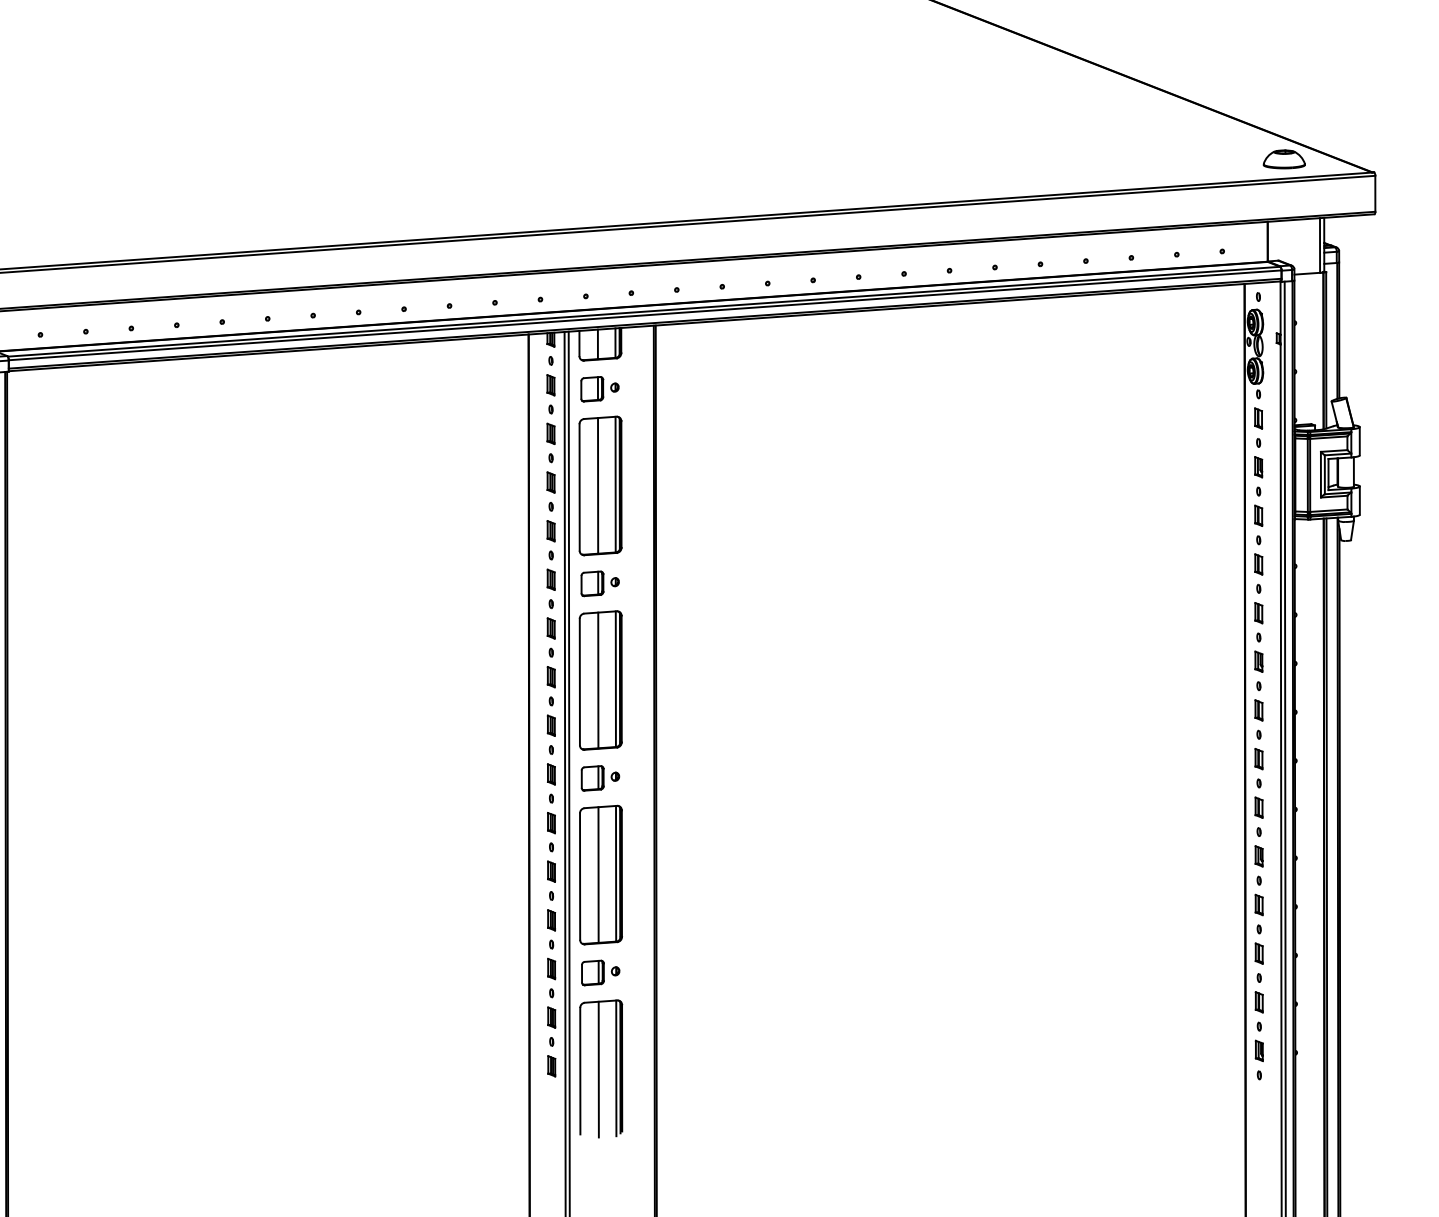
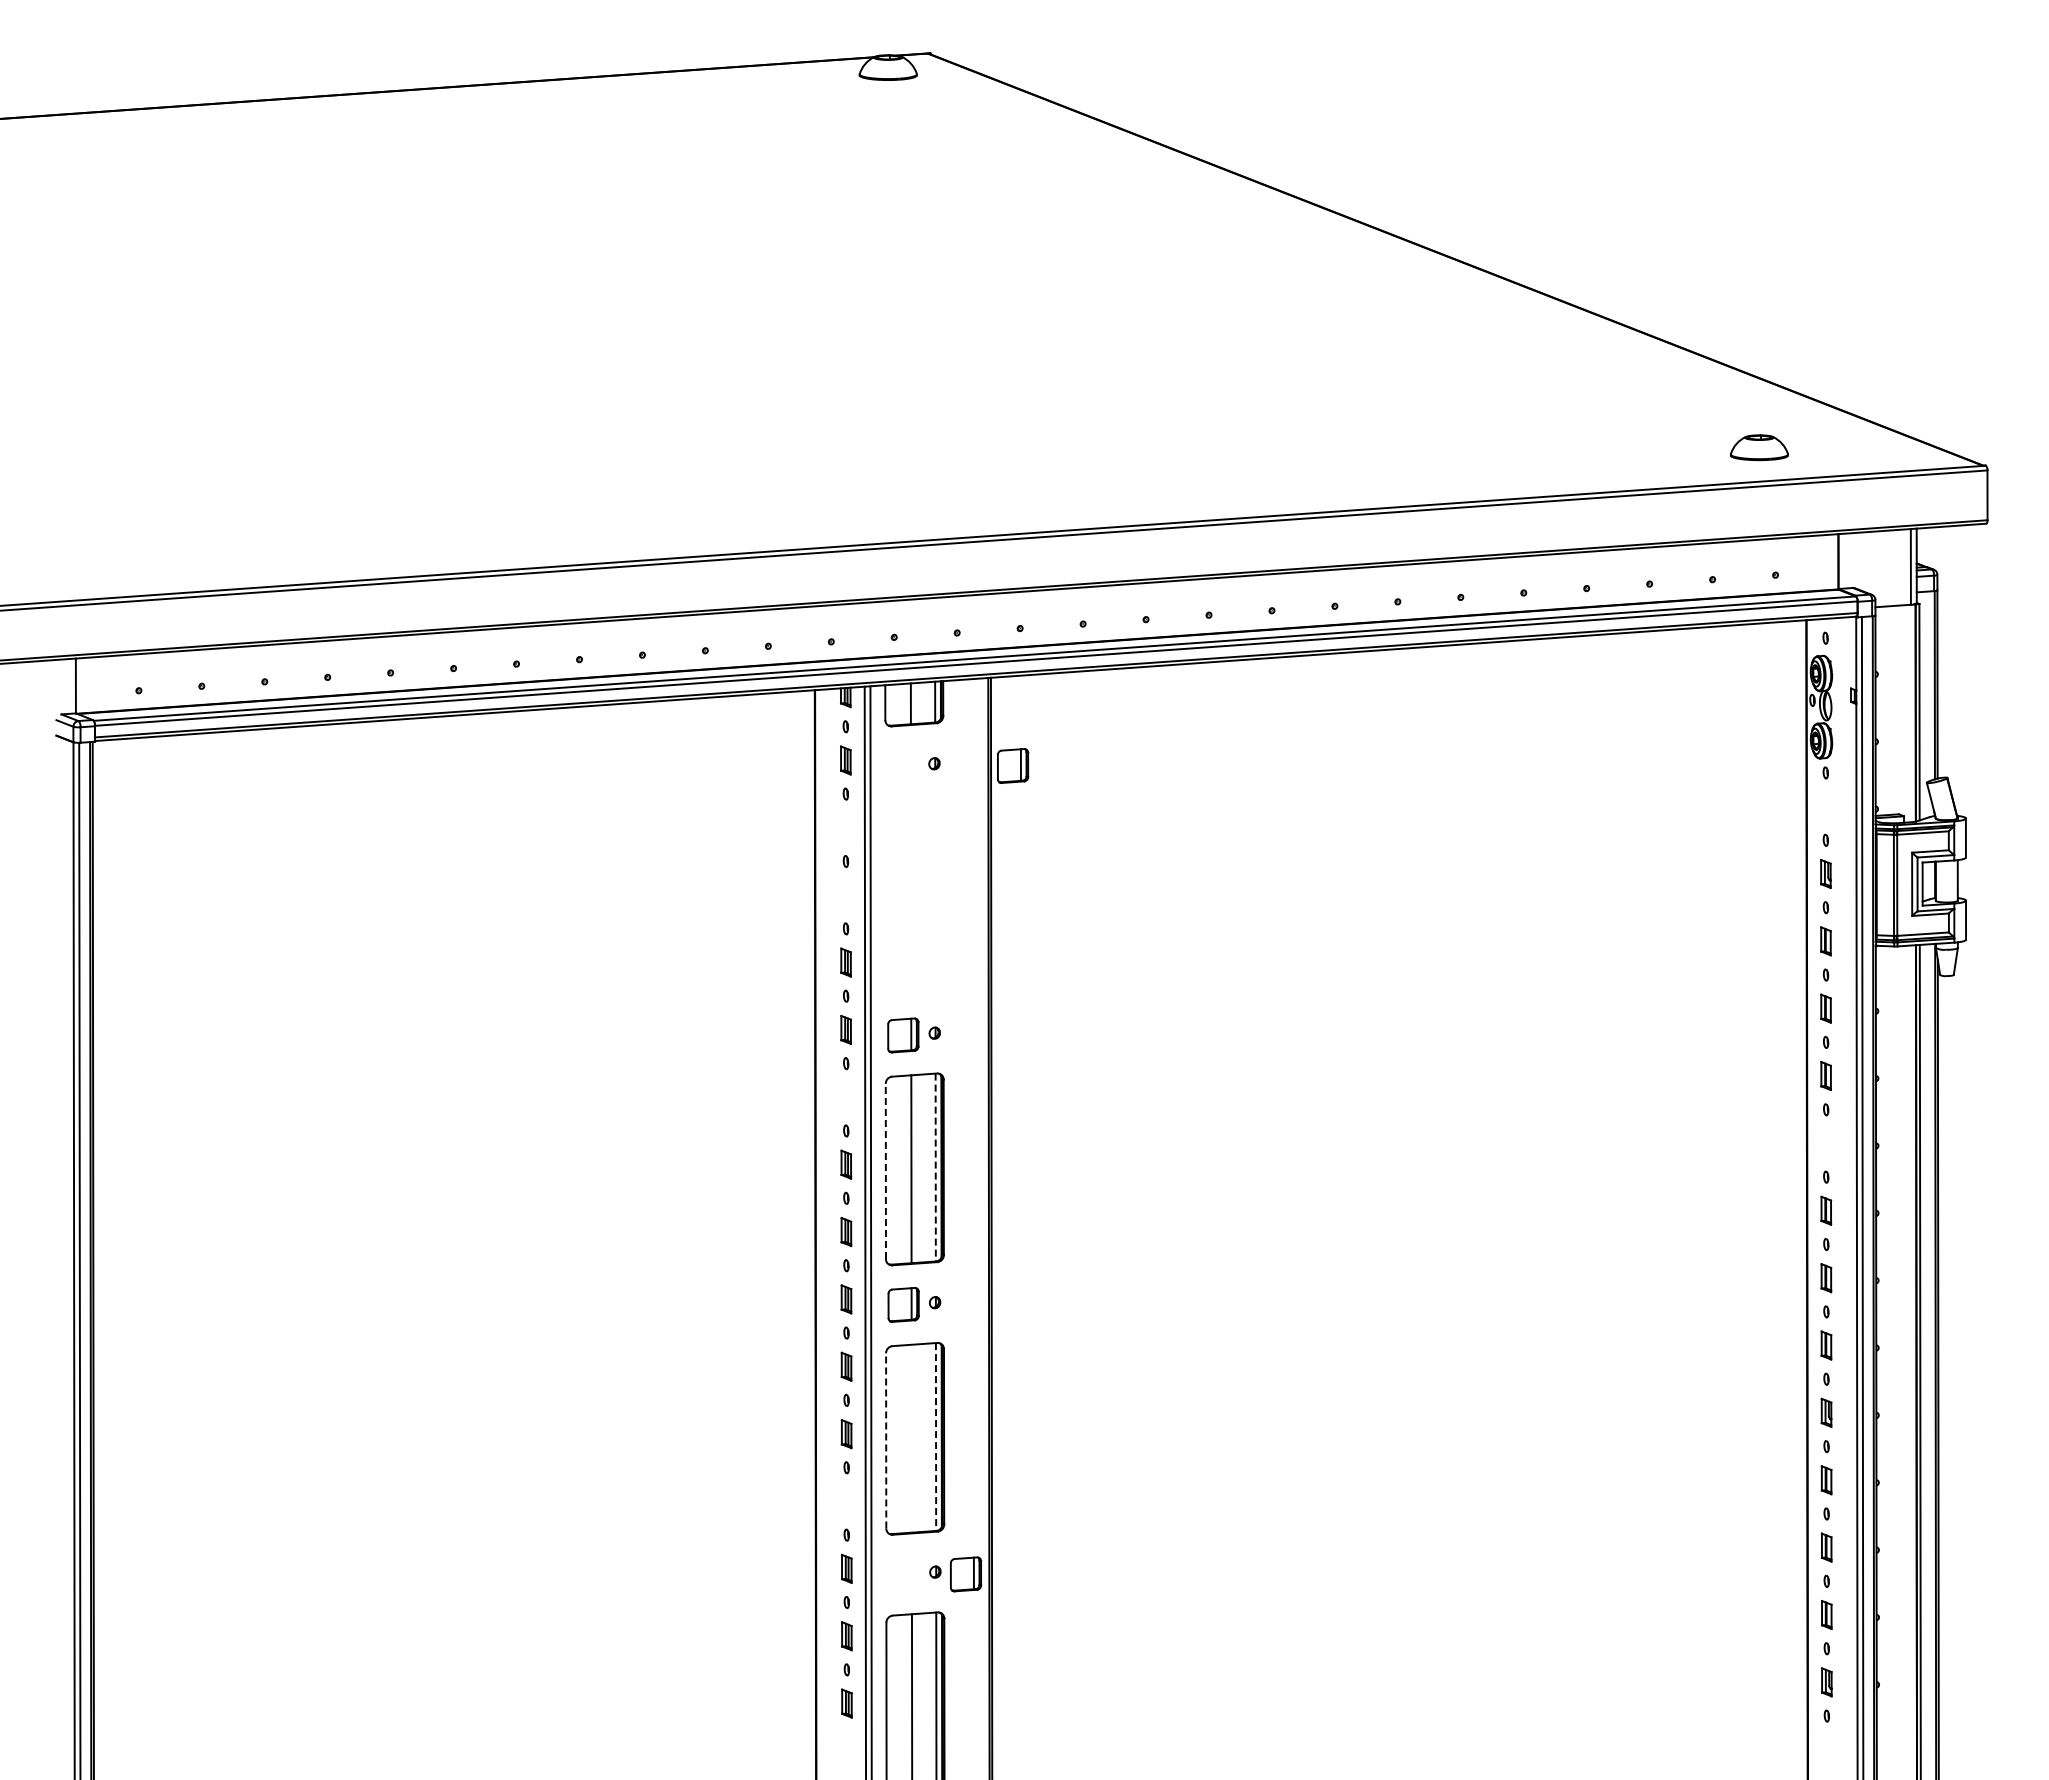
part: (1284, 159) -> (1759, 447), moved
part: (592, 388) -> (1013, 765), moved
part: (1258, 418) -> (1825, 806), removed
part: (550, 433) -> (845, 827), removed
part: (550, 482) -> (845, 895), removed
part: (600, 485) -> (914, 899), removed
part: (550, 628) -> (845, 1097), removed
part: (1258, 661) -> (1825, 1143), removed
line: (615, 679) -> (935, 1167), solid -> dashed
line: (579, 682) -> (885, 1171), solid -> dashed
line: (598, 874) -> (911, 1438), removed
line: (616, 874) -> (936, 1437), solid -> dashed
line: (580, 876) -> (886, 1440), solid -> dashed
part: (551, 920) -> (846, 1501), removed
part: (592, 973) -> (965, 1574), moved

